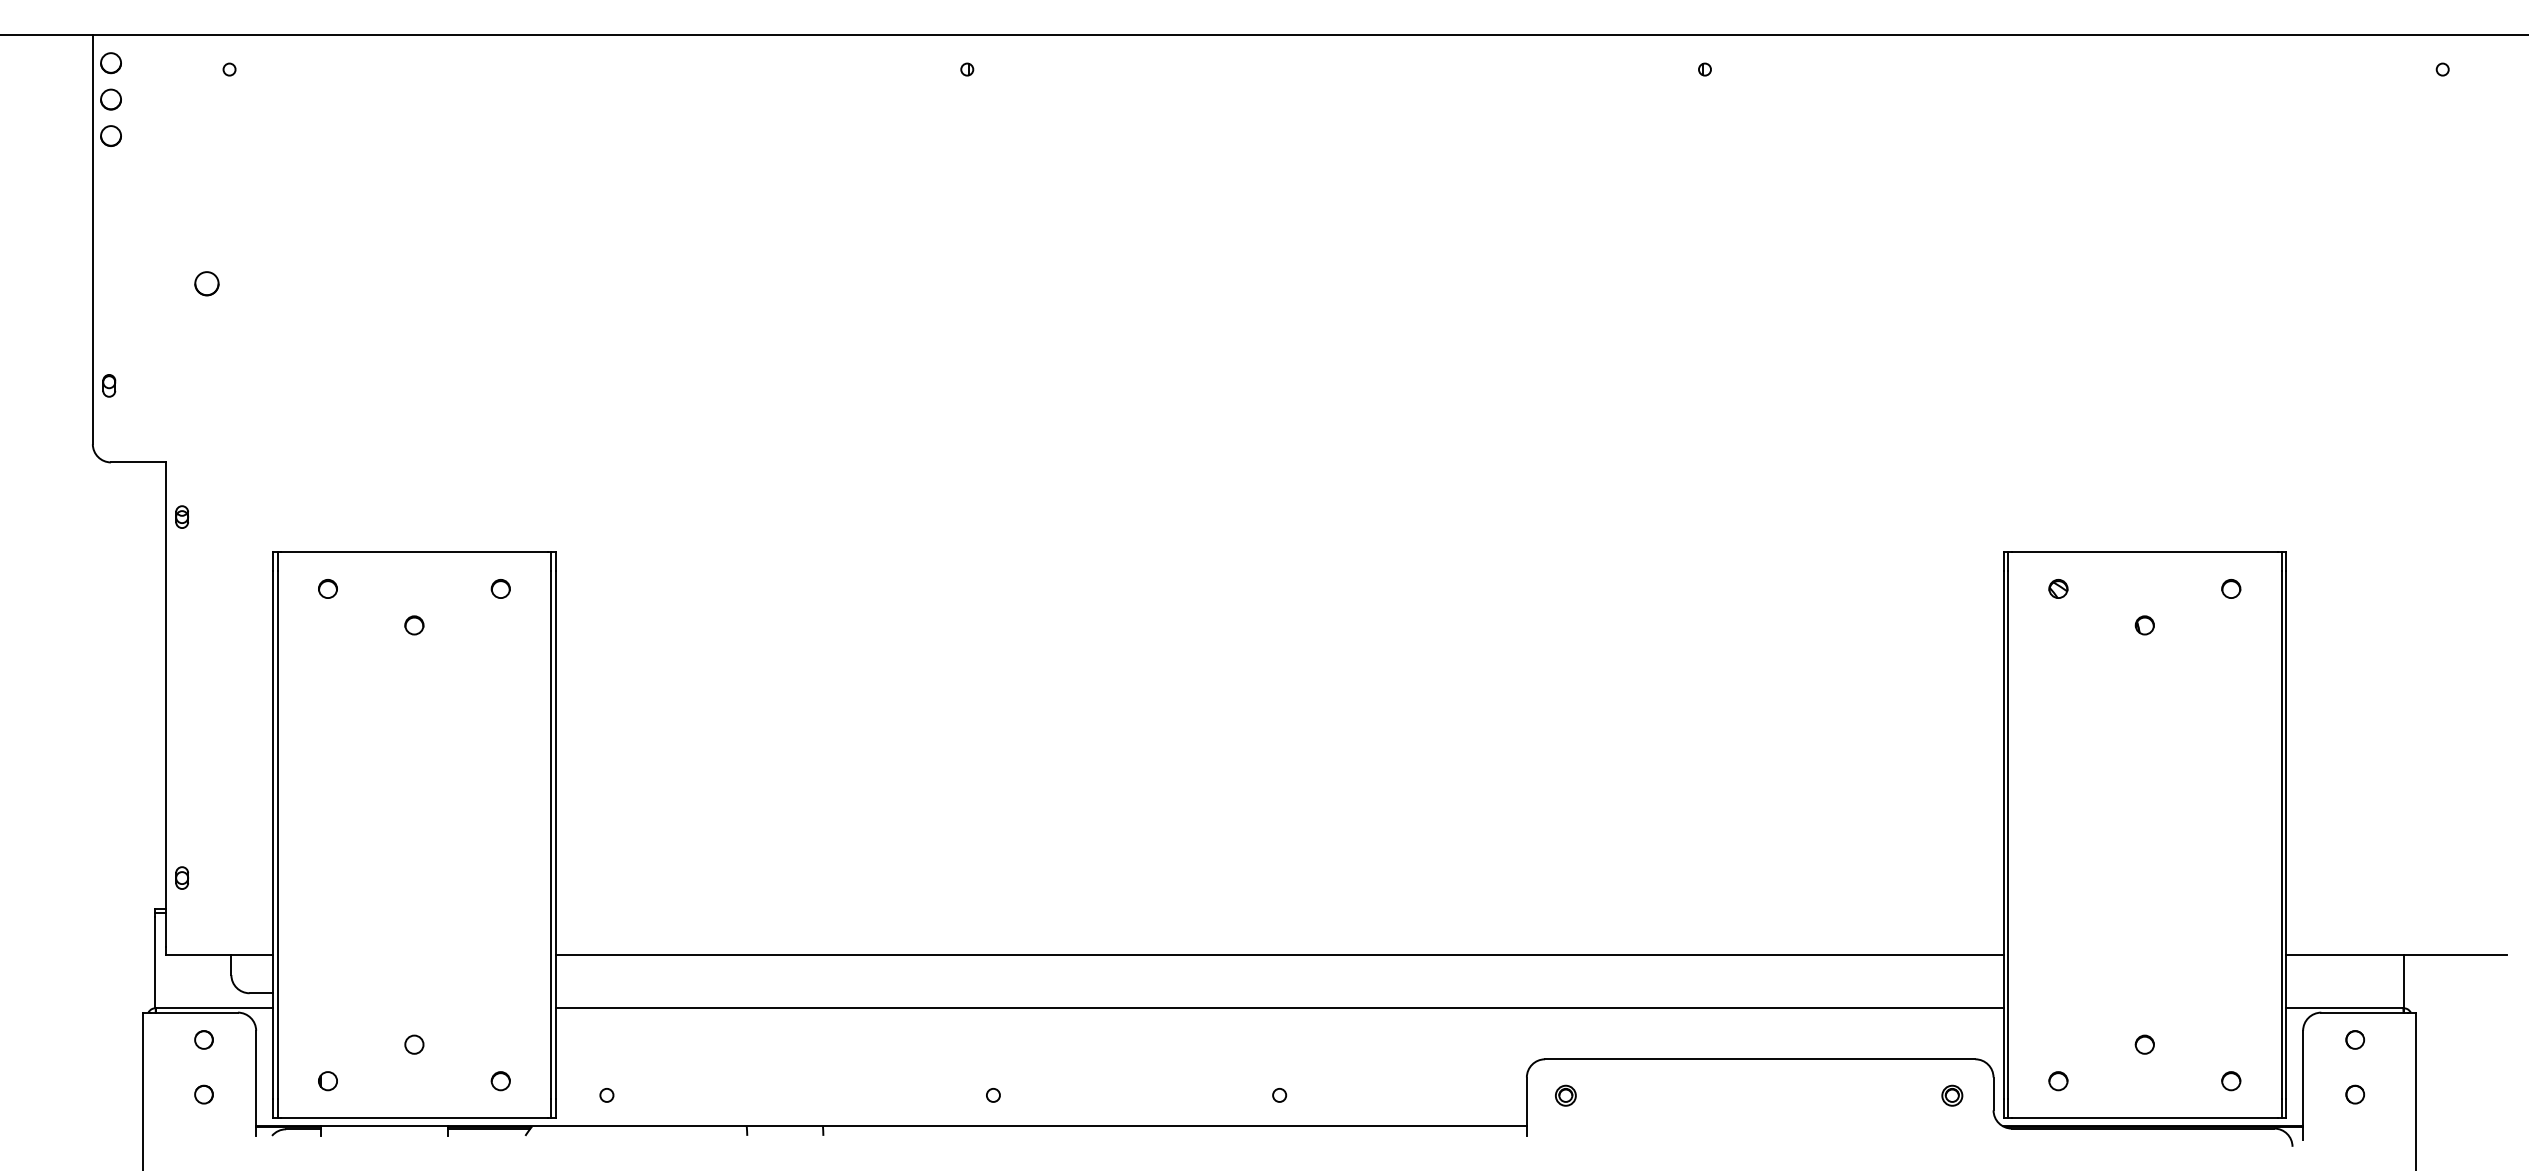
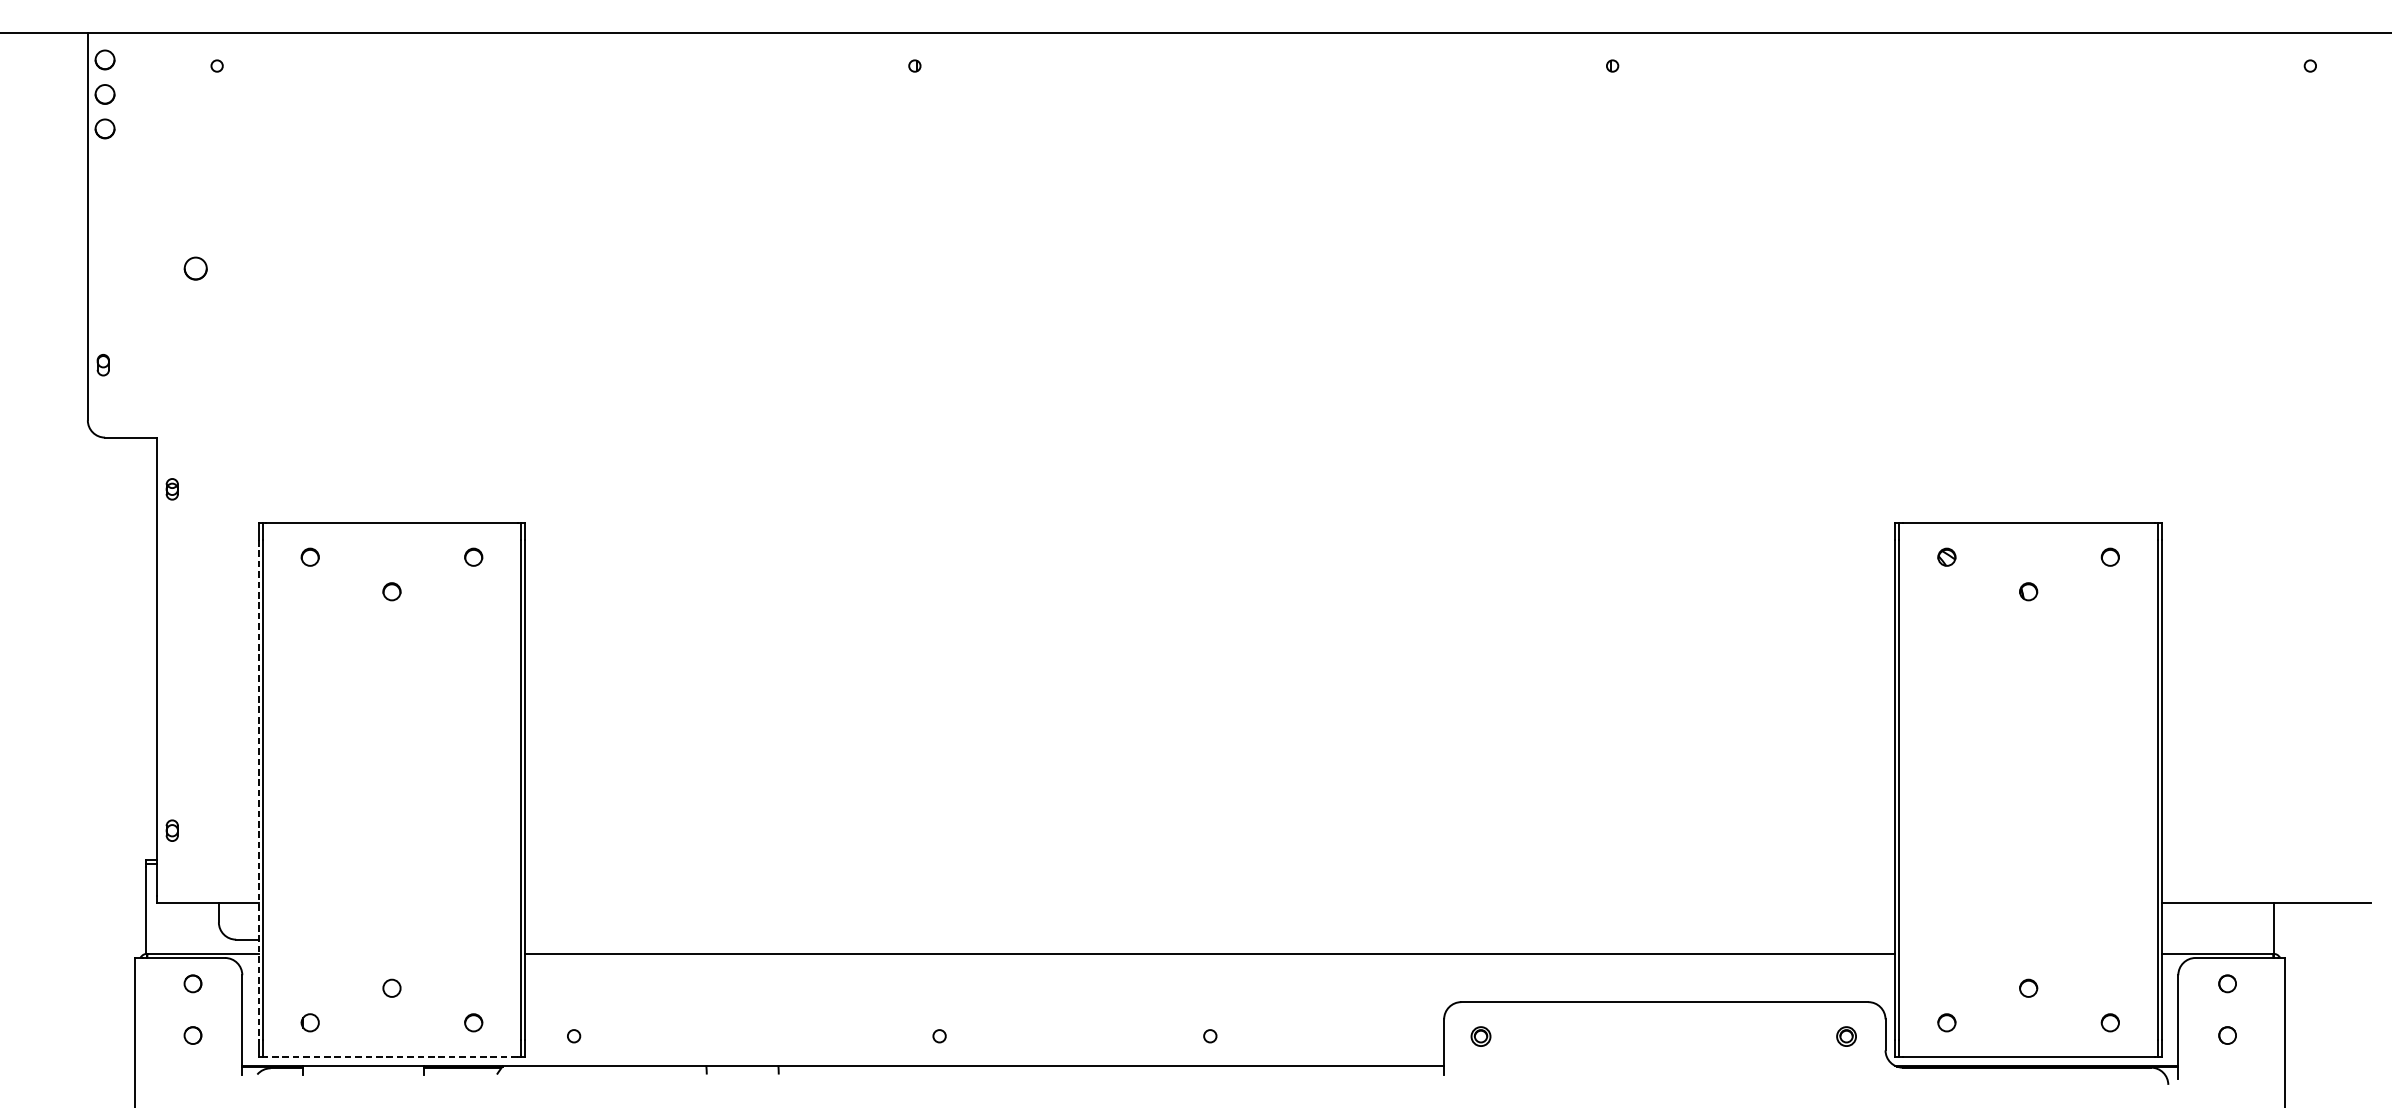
line: (273, 835) -> (258, 790), solid -> dashed
line: (1279, 954) -> (1210, 903), removed
line: (413, 1117) -> (391, 1057), solid -> dashed

